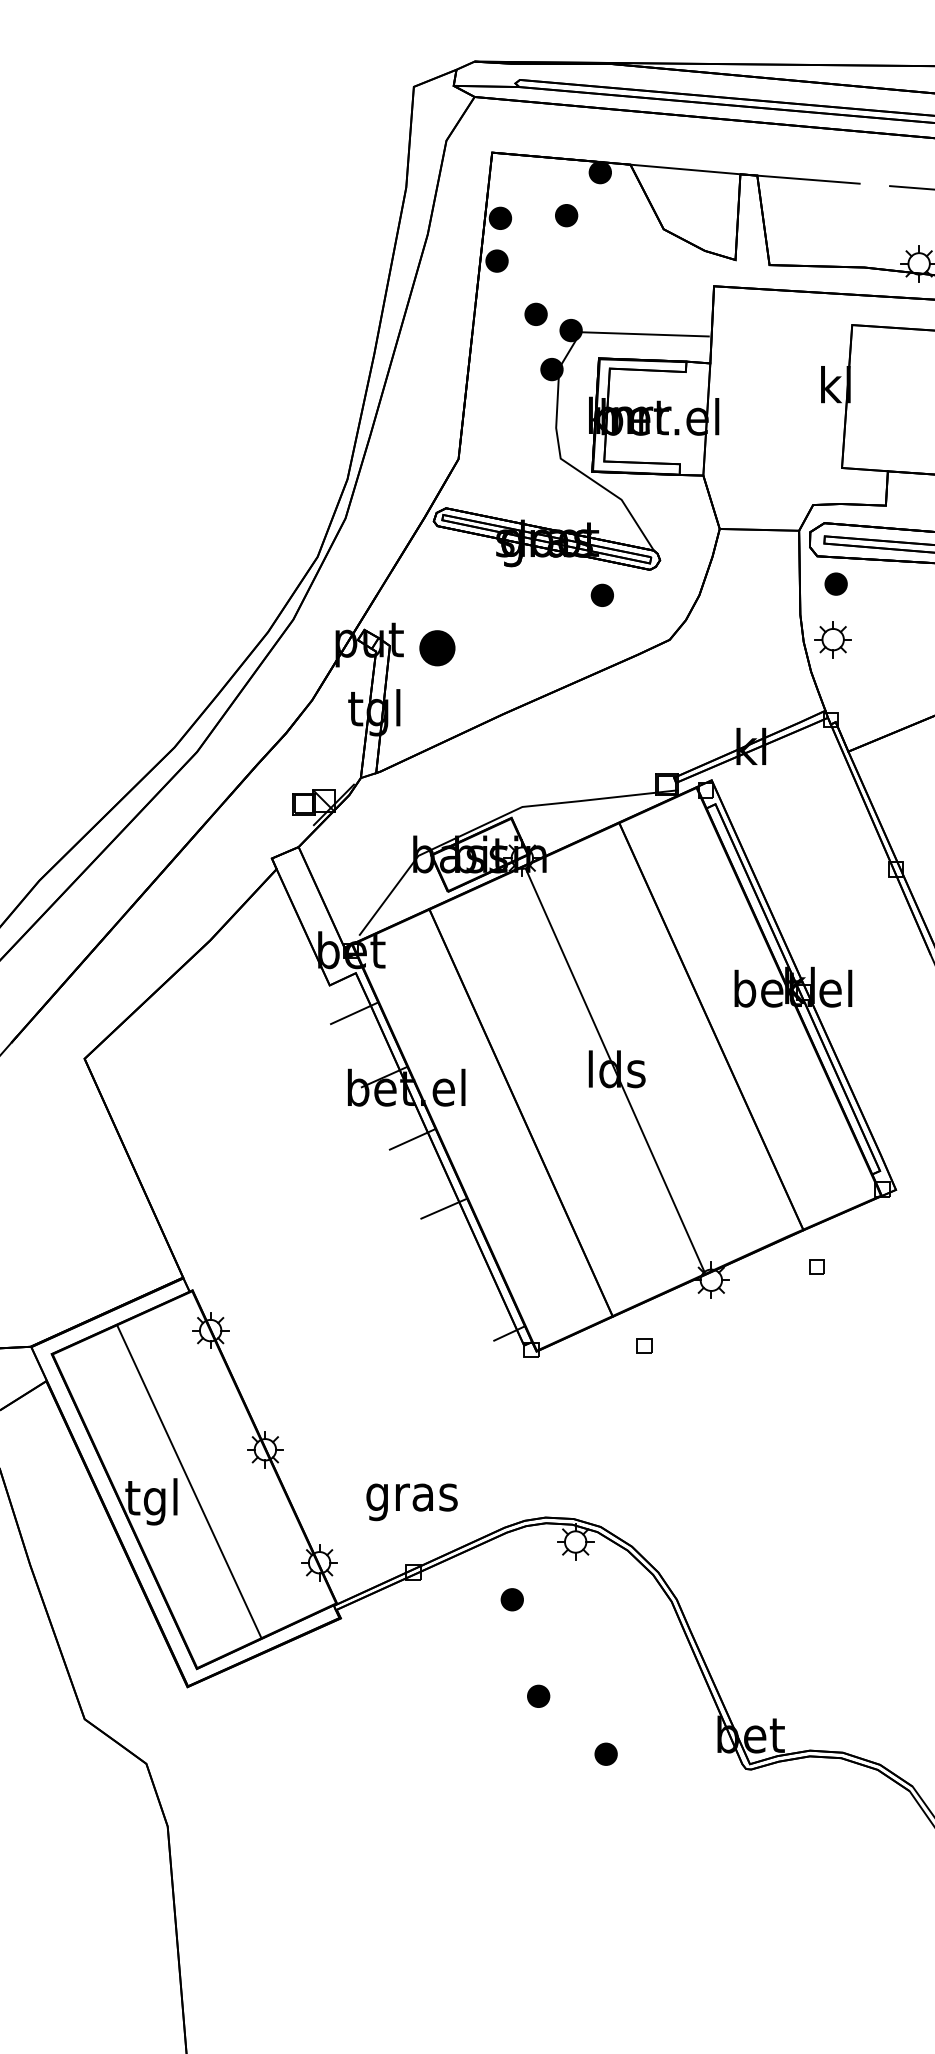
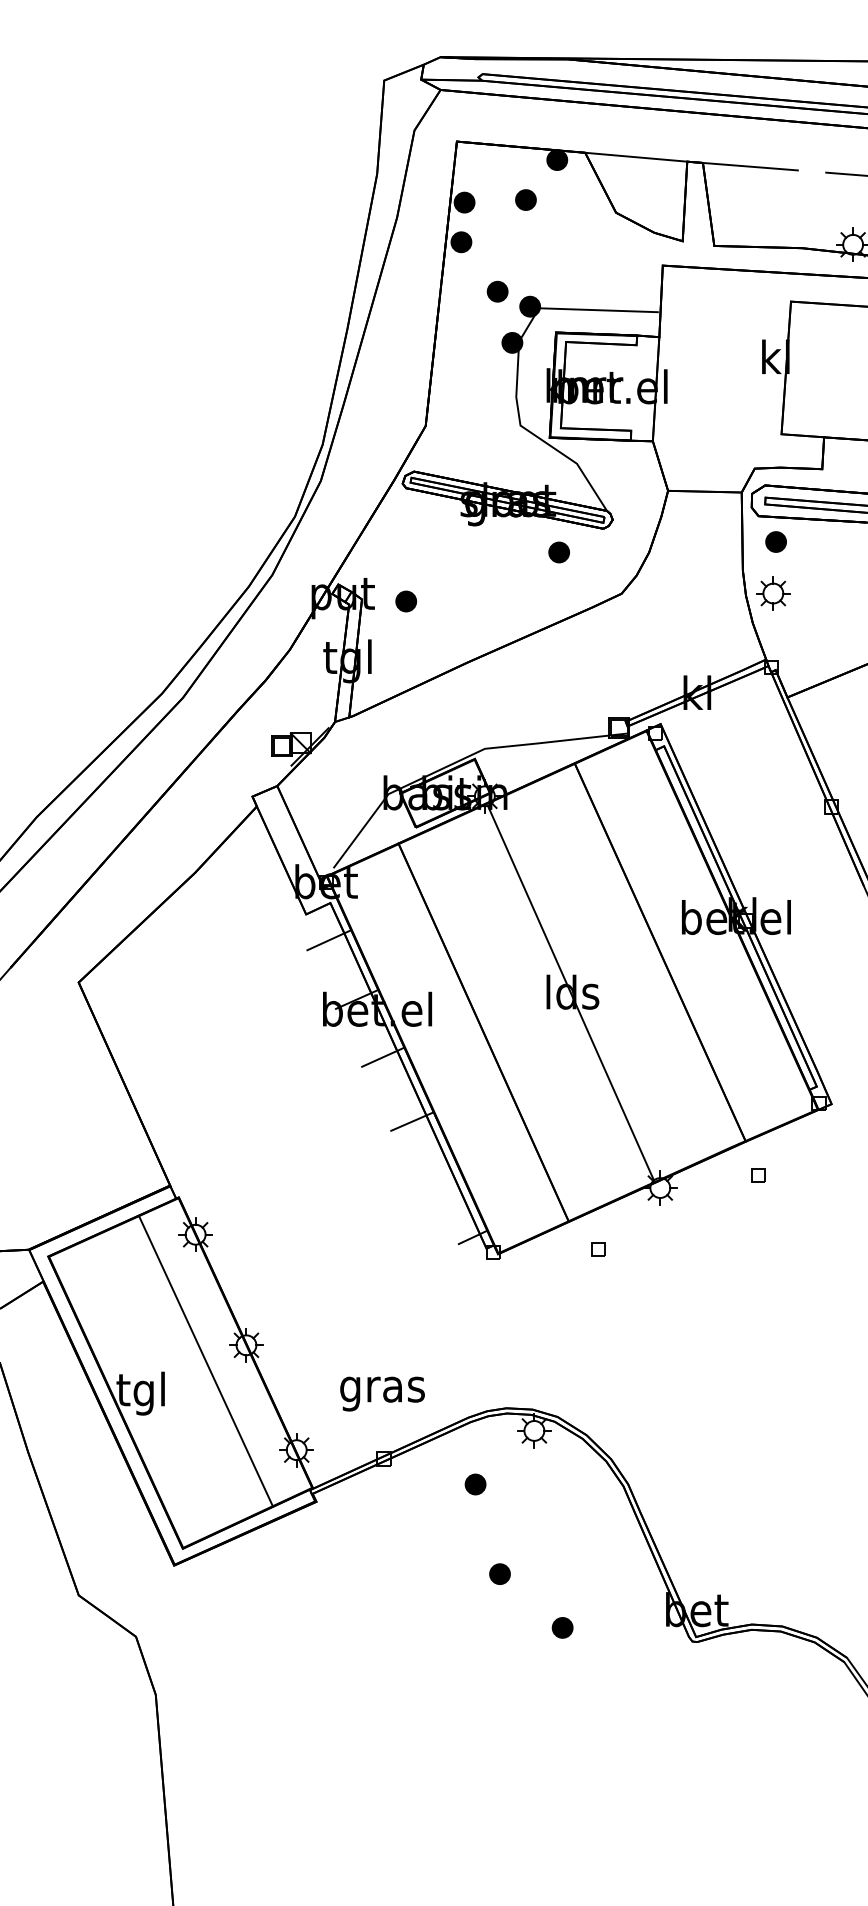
part: (437, 648) -> (406, 601), size x0.62
line: (188, 1481) -> (205, 1360), moved

